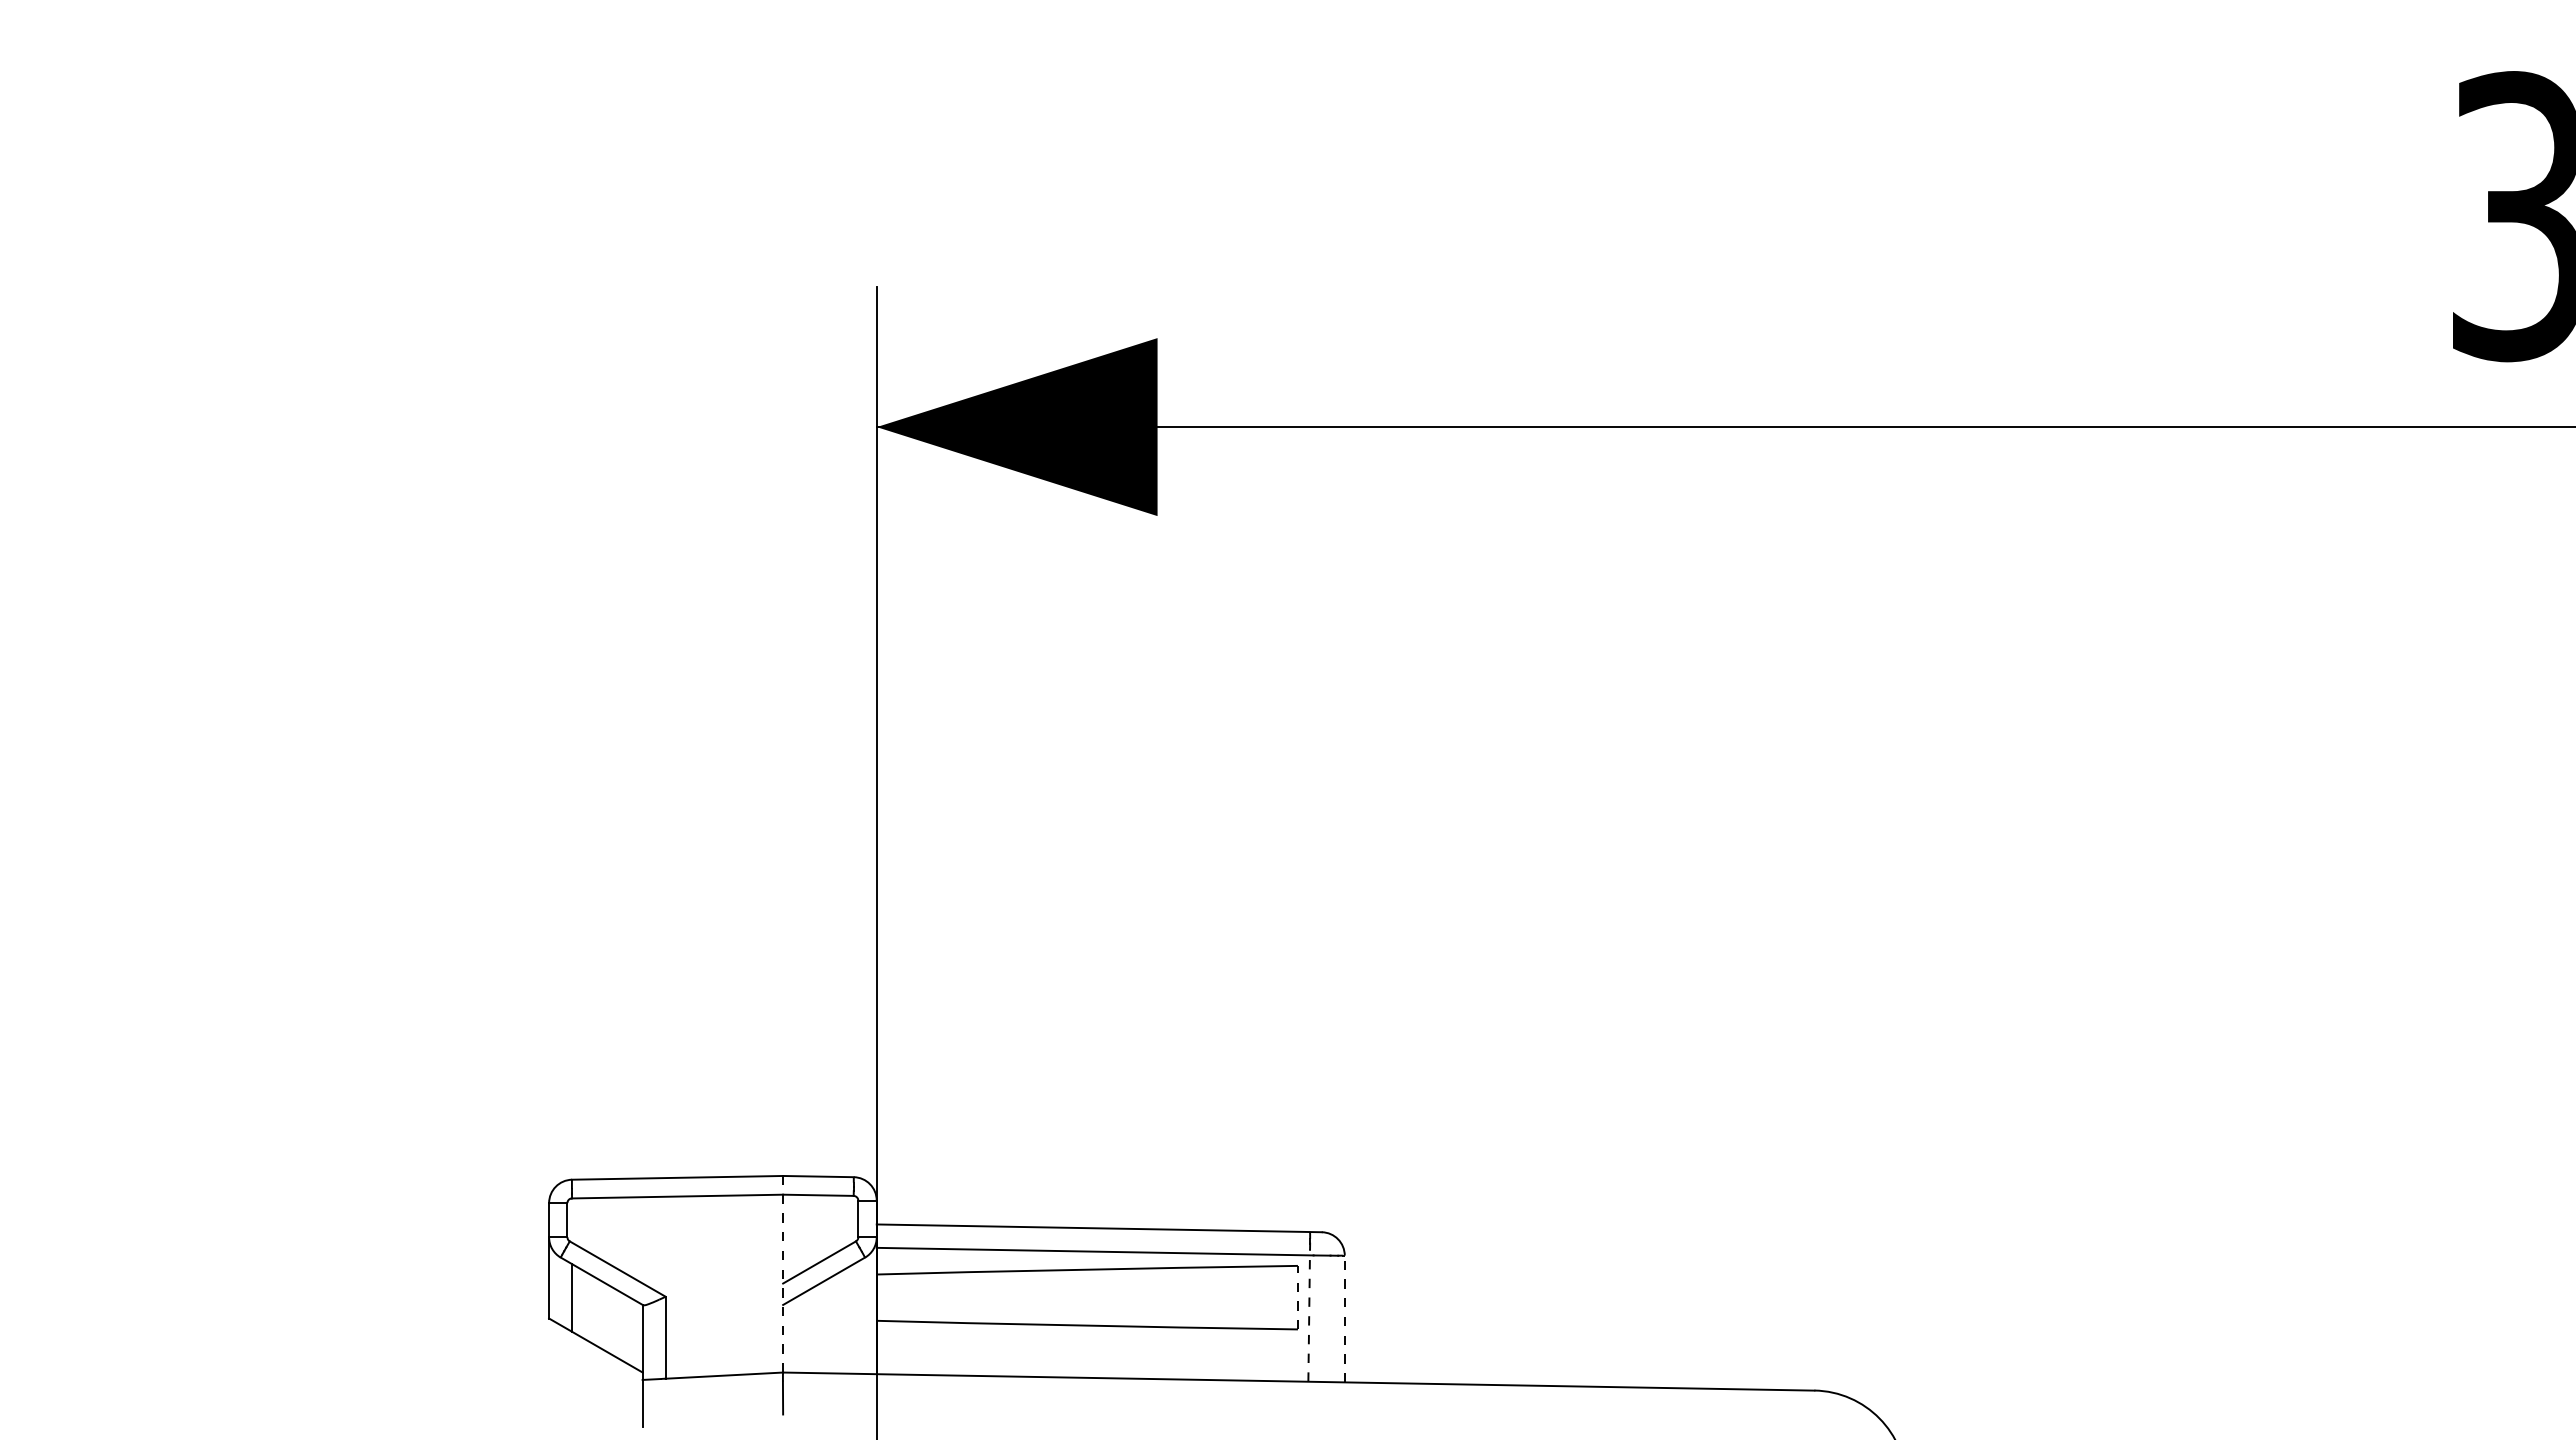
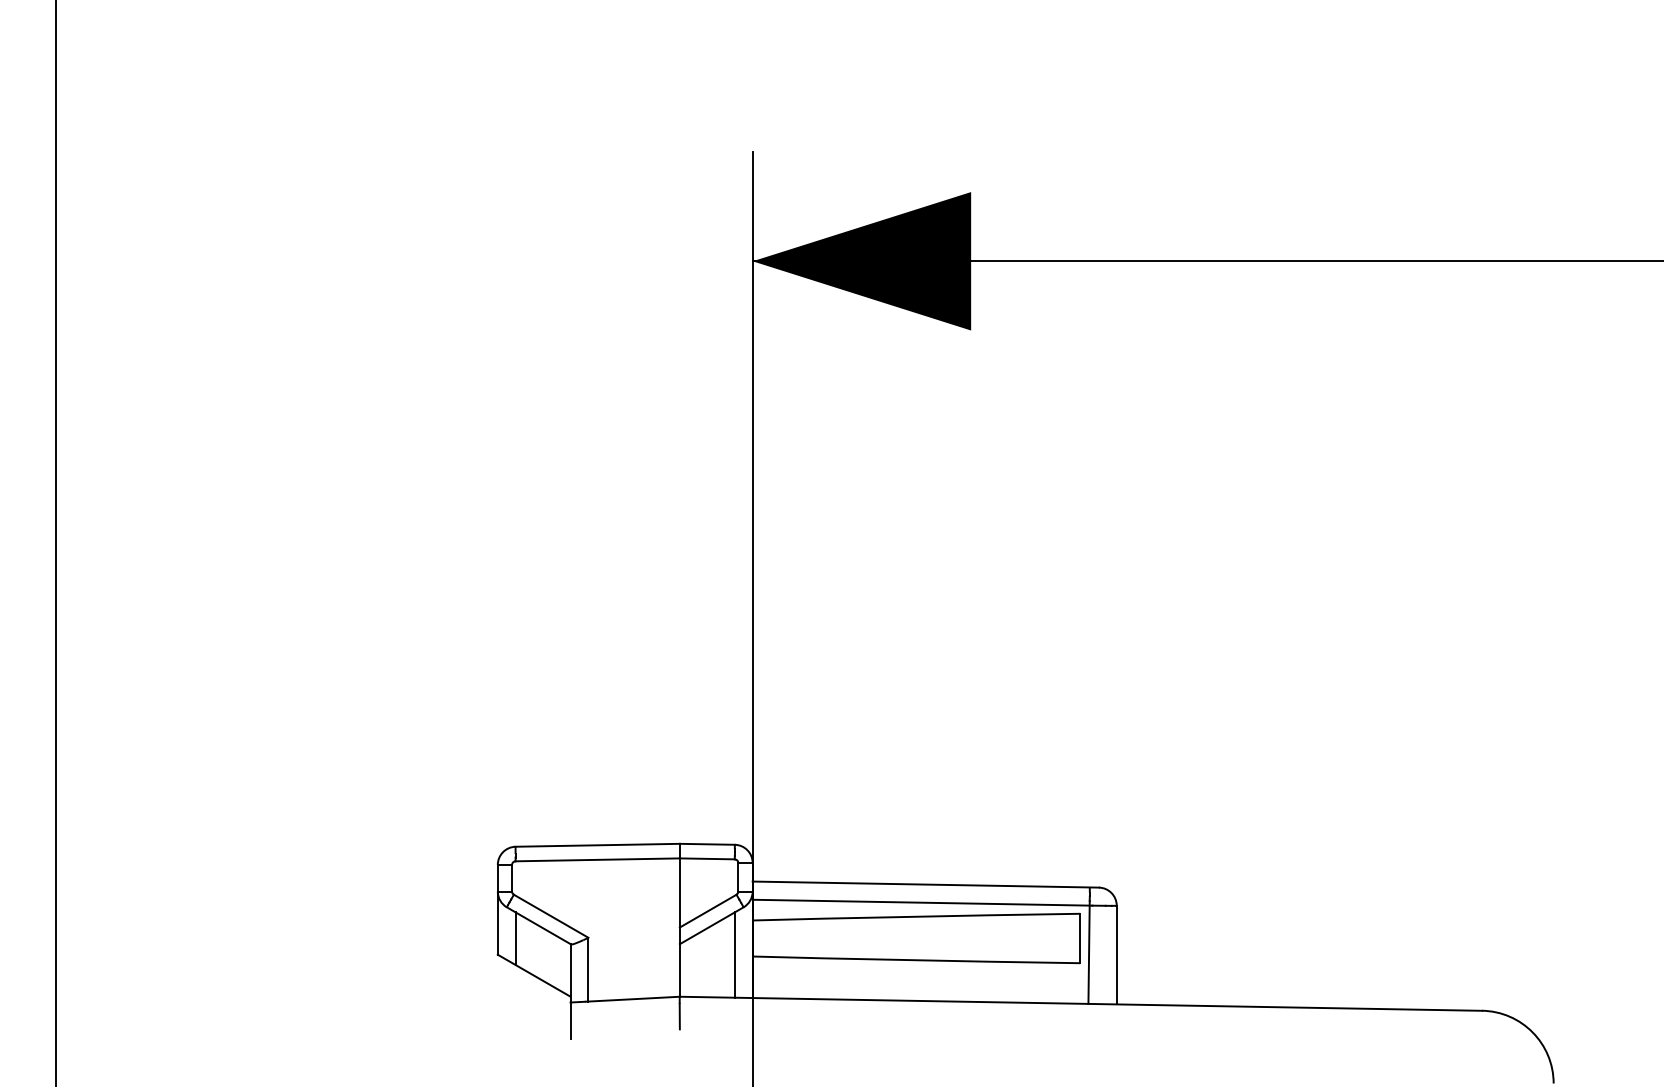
line: (783, 1273) -> (680, 919), dashed -> solid
line: (1297, 1297) -> (1079, 938), dashed -> solid
line: (1309, 1315) -> (1089, 952), dashed -> solid
line: (853, 1318) -> (734, 954), added
line: (1344, 1318) -> (1116, 954), dashed -> solid

